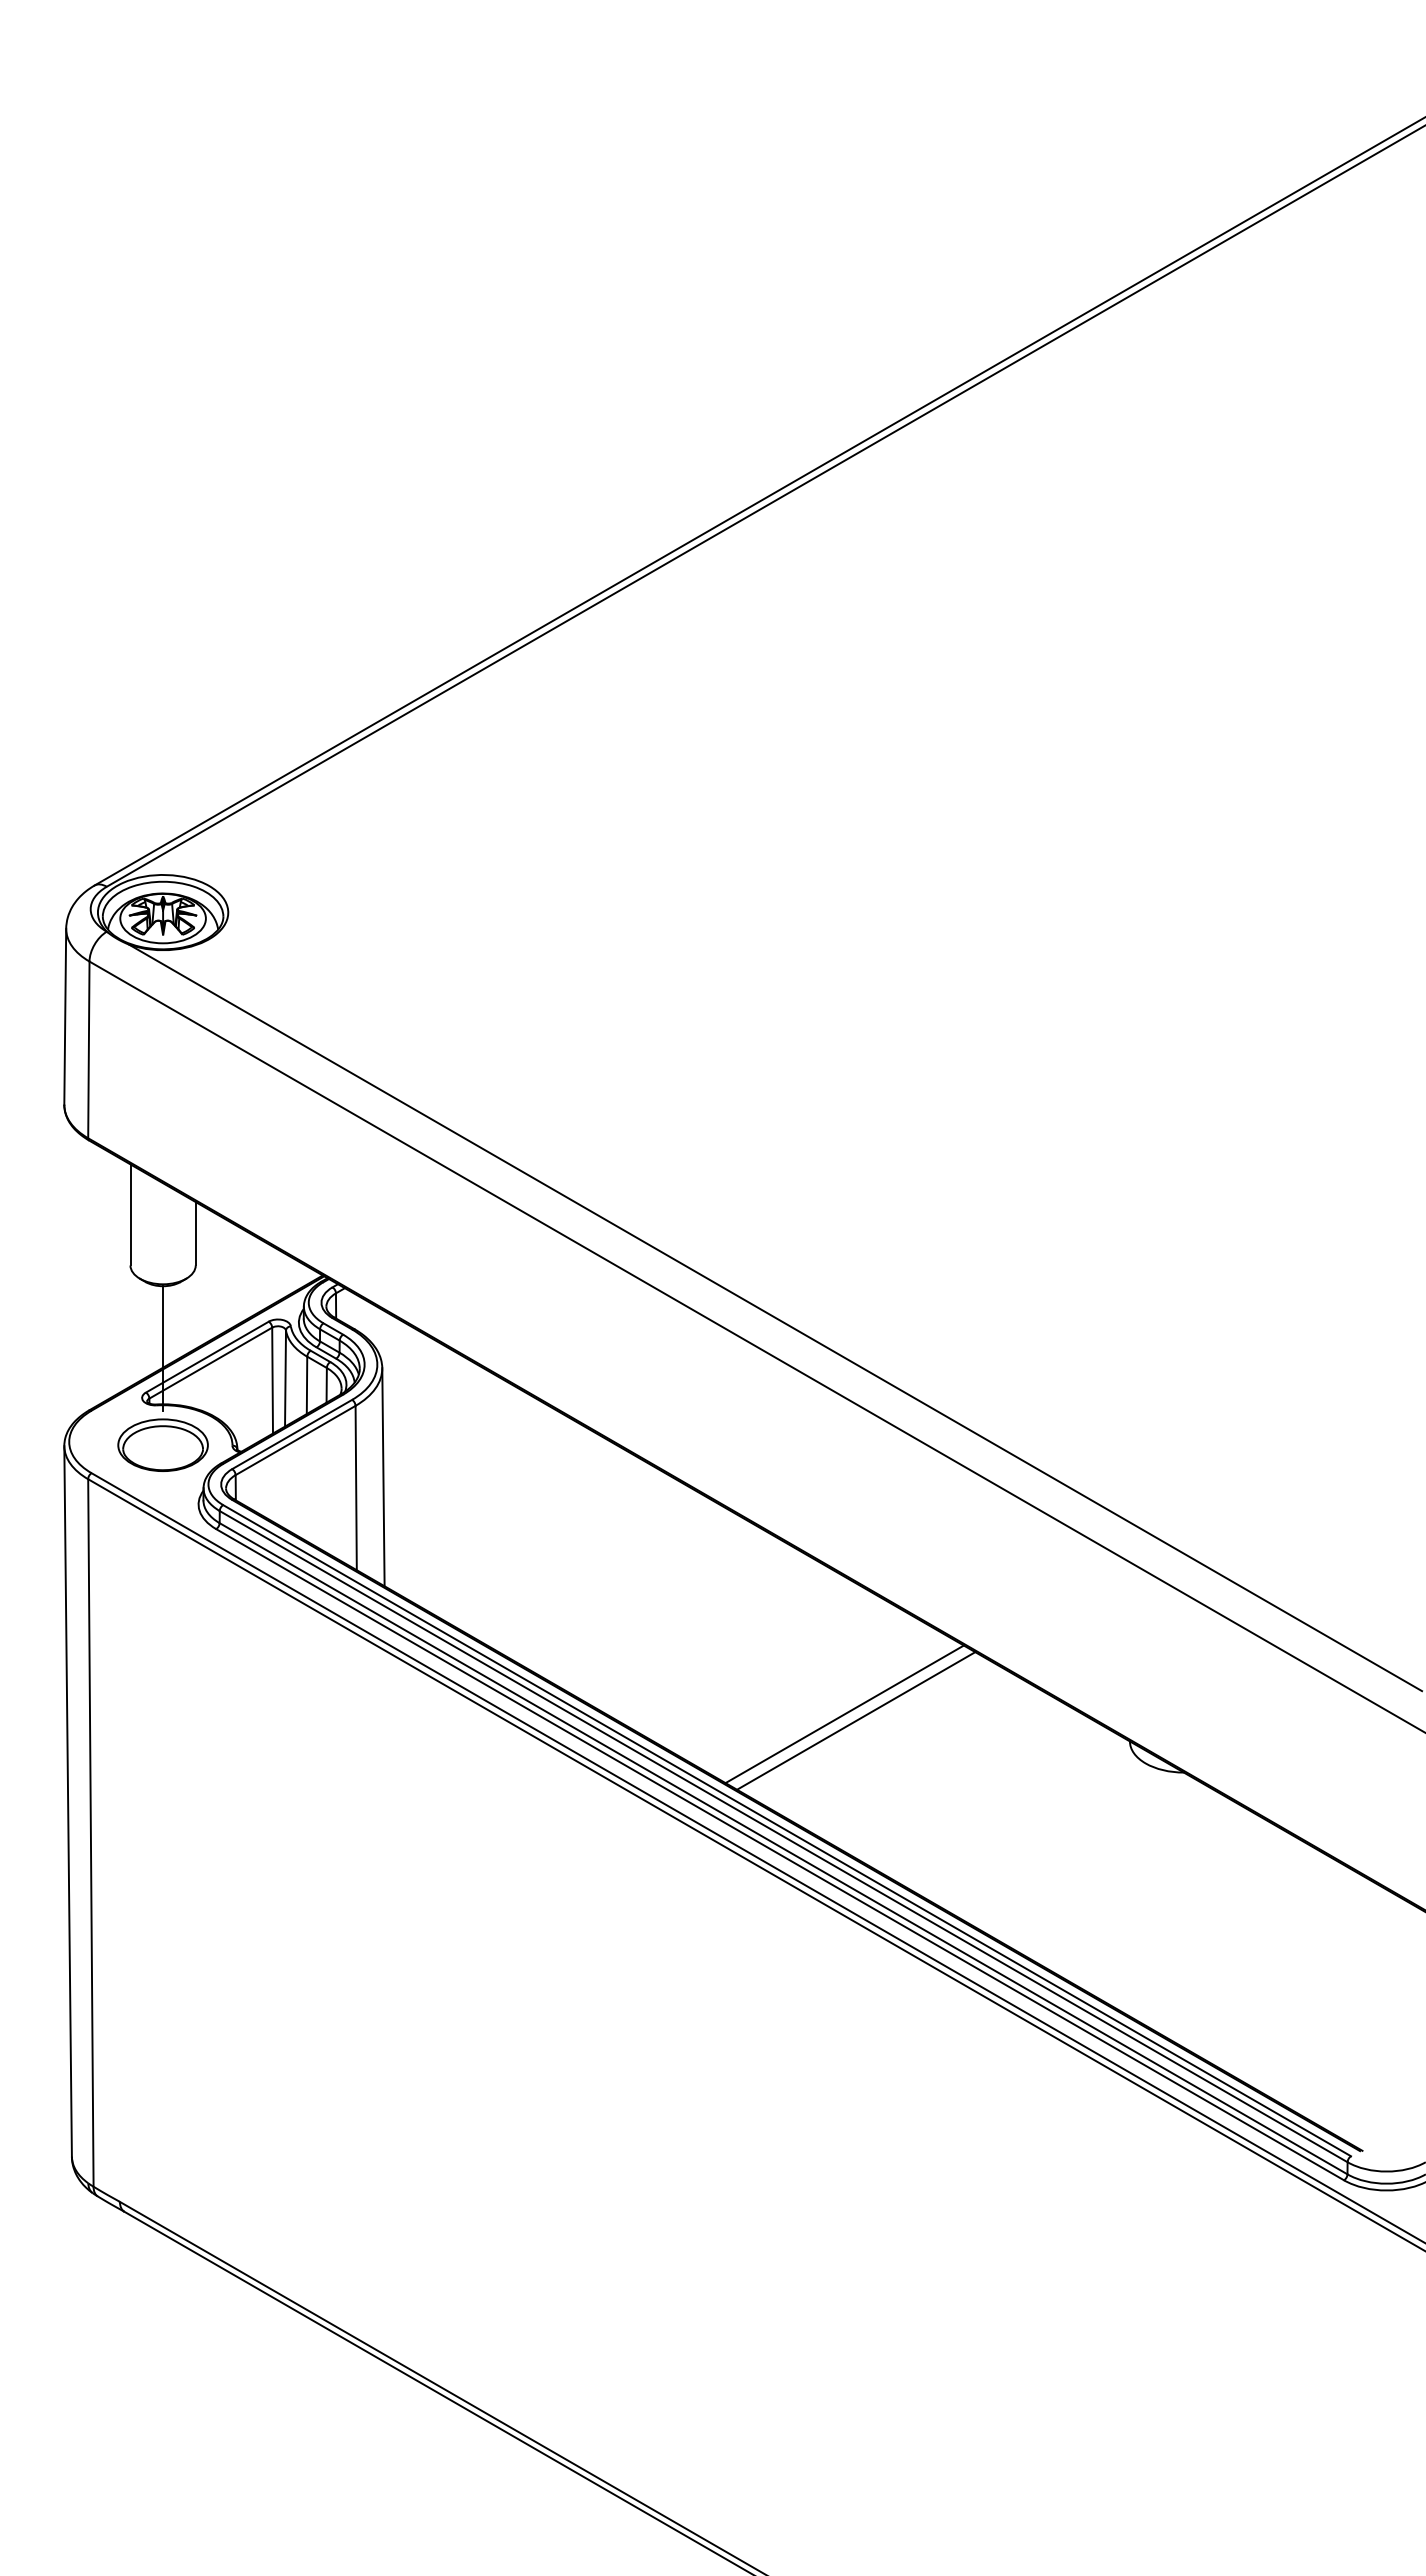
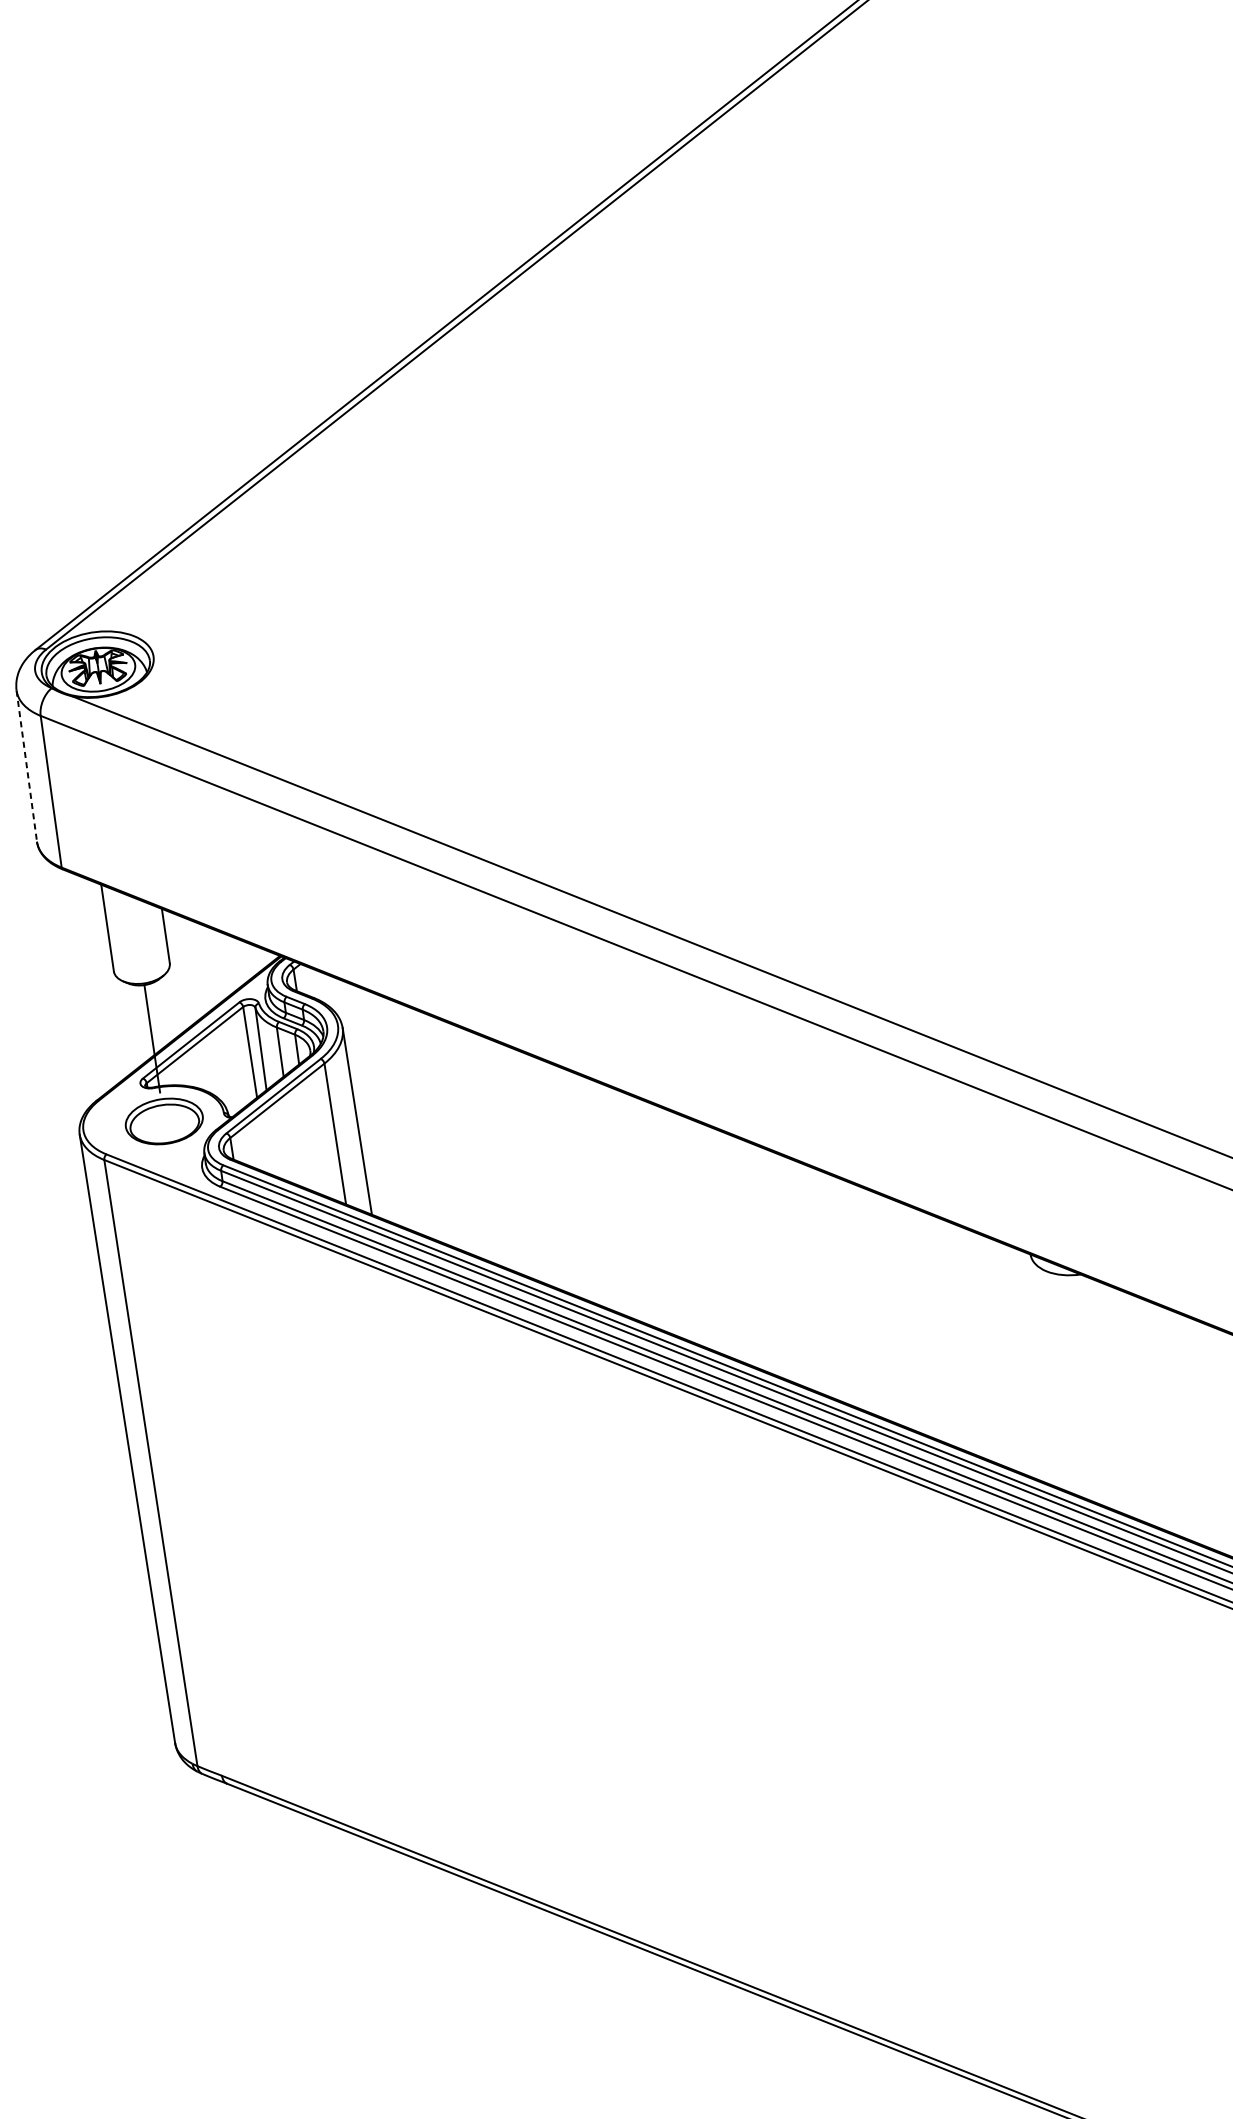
line: (65, 1016) -> (26, 765), solid -> dashed
line: (844, 1714) -> (782, 1267), removed
line: (856, 1720) -> (793, 1270), removed

